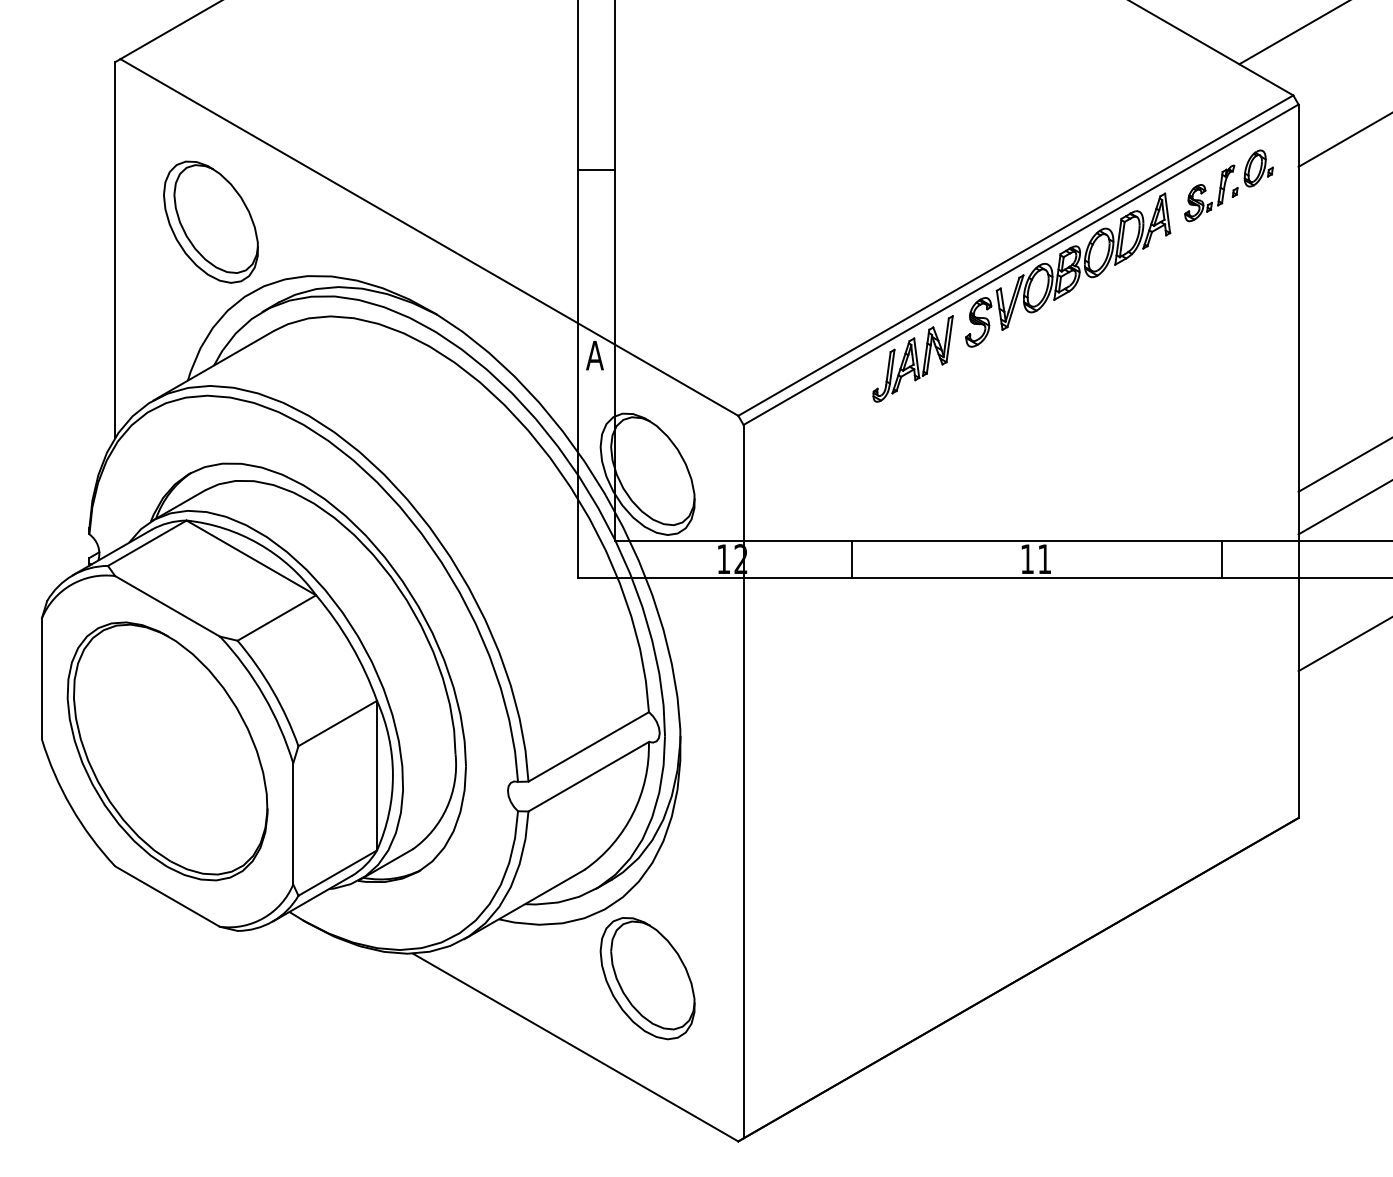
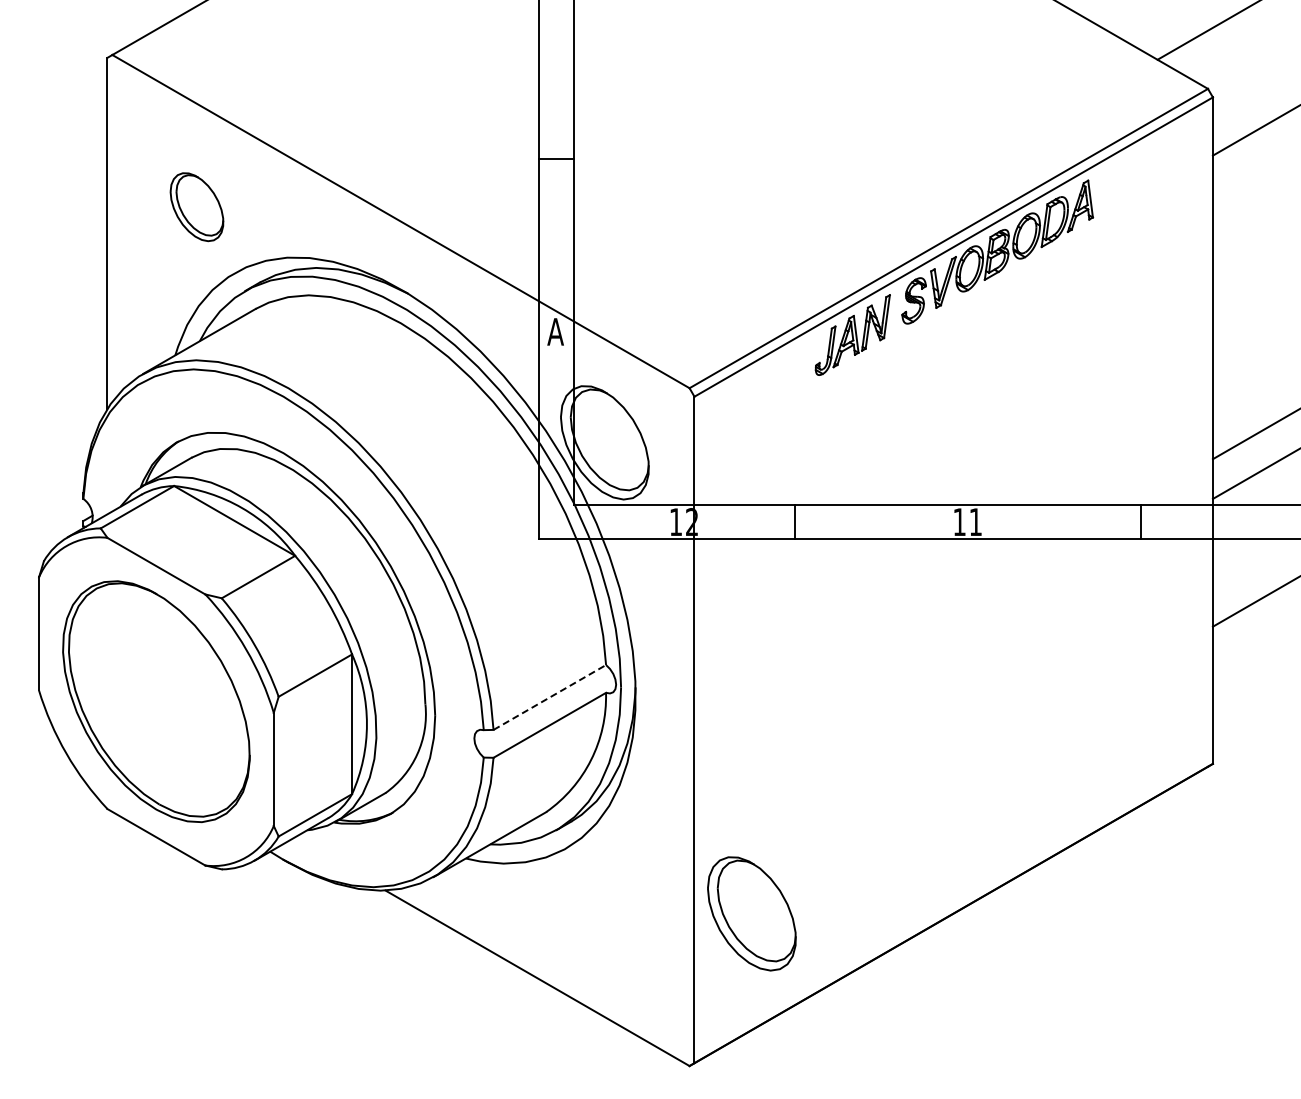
part: (1228, 185) -> (1147, 173), removed
part: (210, 221) -> (196, 206), size x0.6
line: (588, 746) -> (549, 697), solid -> dashed
part: (647, 978) -> (751, 913), moved

